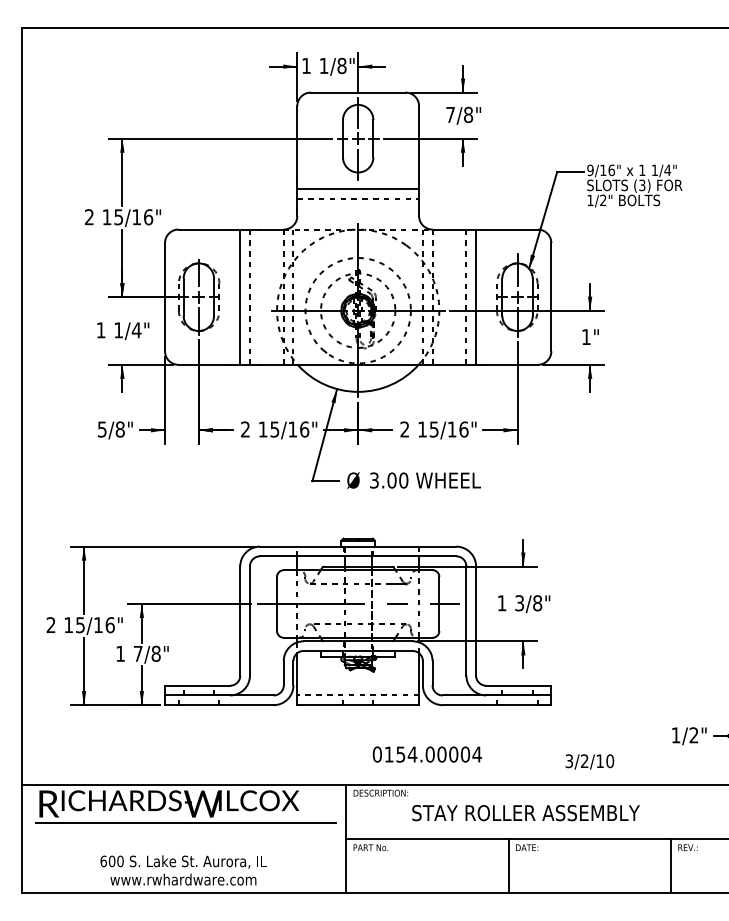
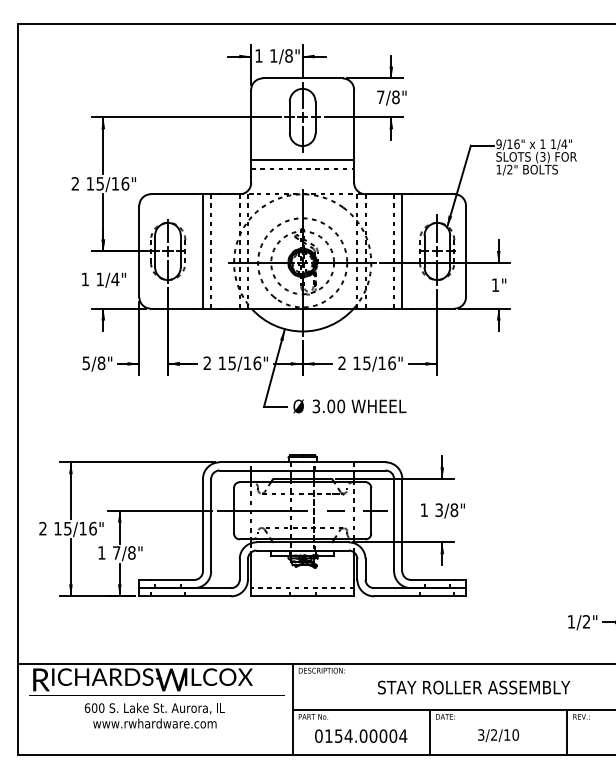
text: (427, 754) -> (361, 736), moved
text: (589, 761) -> (498, 735), moved
text: (525, 813) -> (473, 687), moved
text: (183, 870) -> (154, 715), moved

